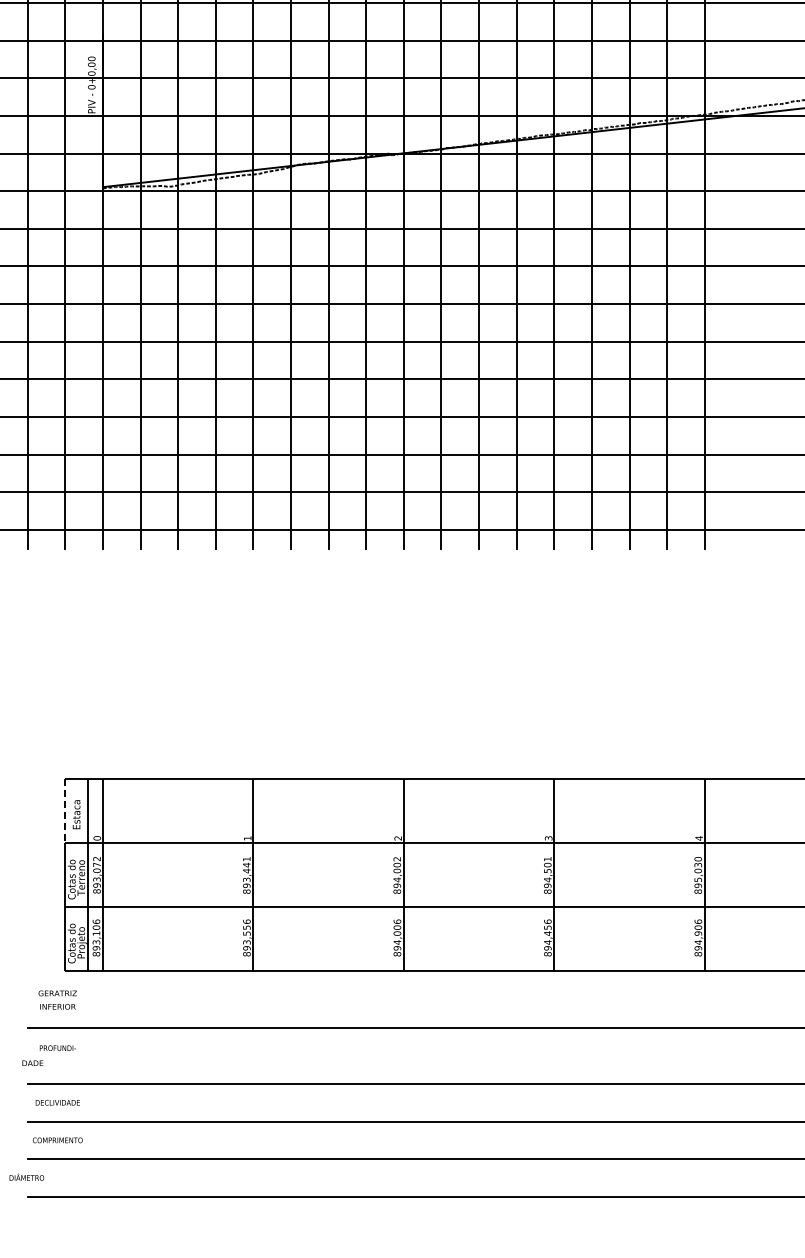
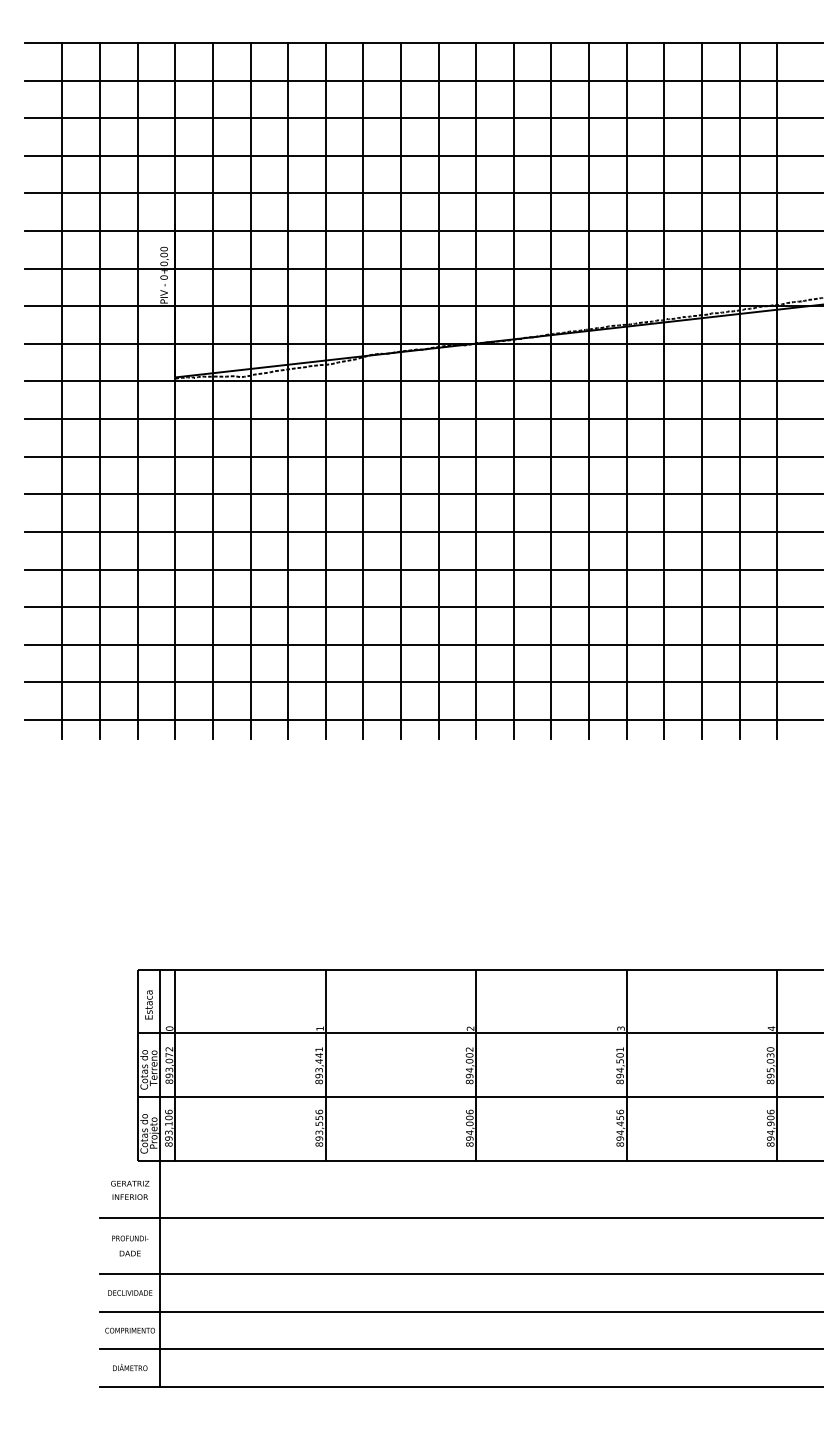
line: (65, 811) -> (137, 1001), dashed -> solid
text: (32, 1063) -> (129, 1253), moved
line: (88, 1084) -> (160, 1274), added
text: (27, 1177) -> (130, 1367), moved

